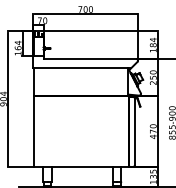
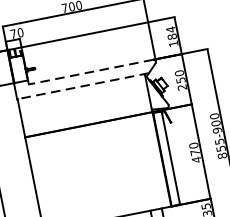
line: (89, 59) -> (90, 72), solid -> dashed
line: (81, 68) -> (82, 87), solid -> dashed

